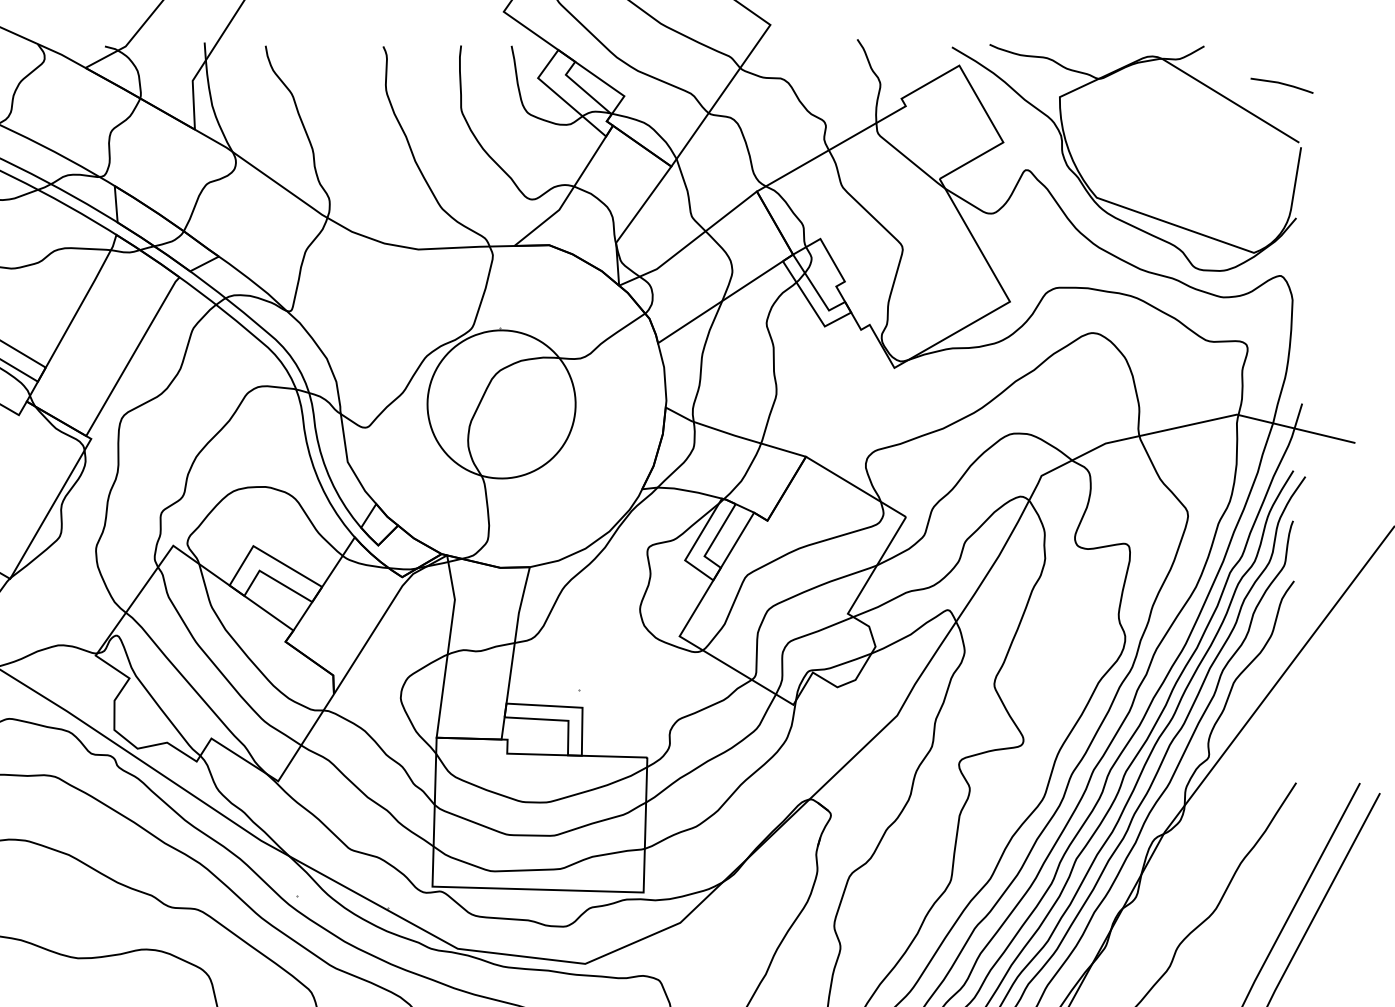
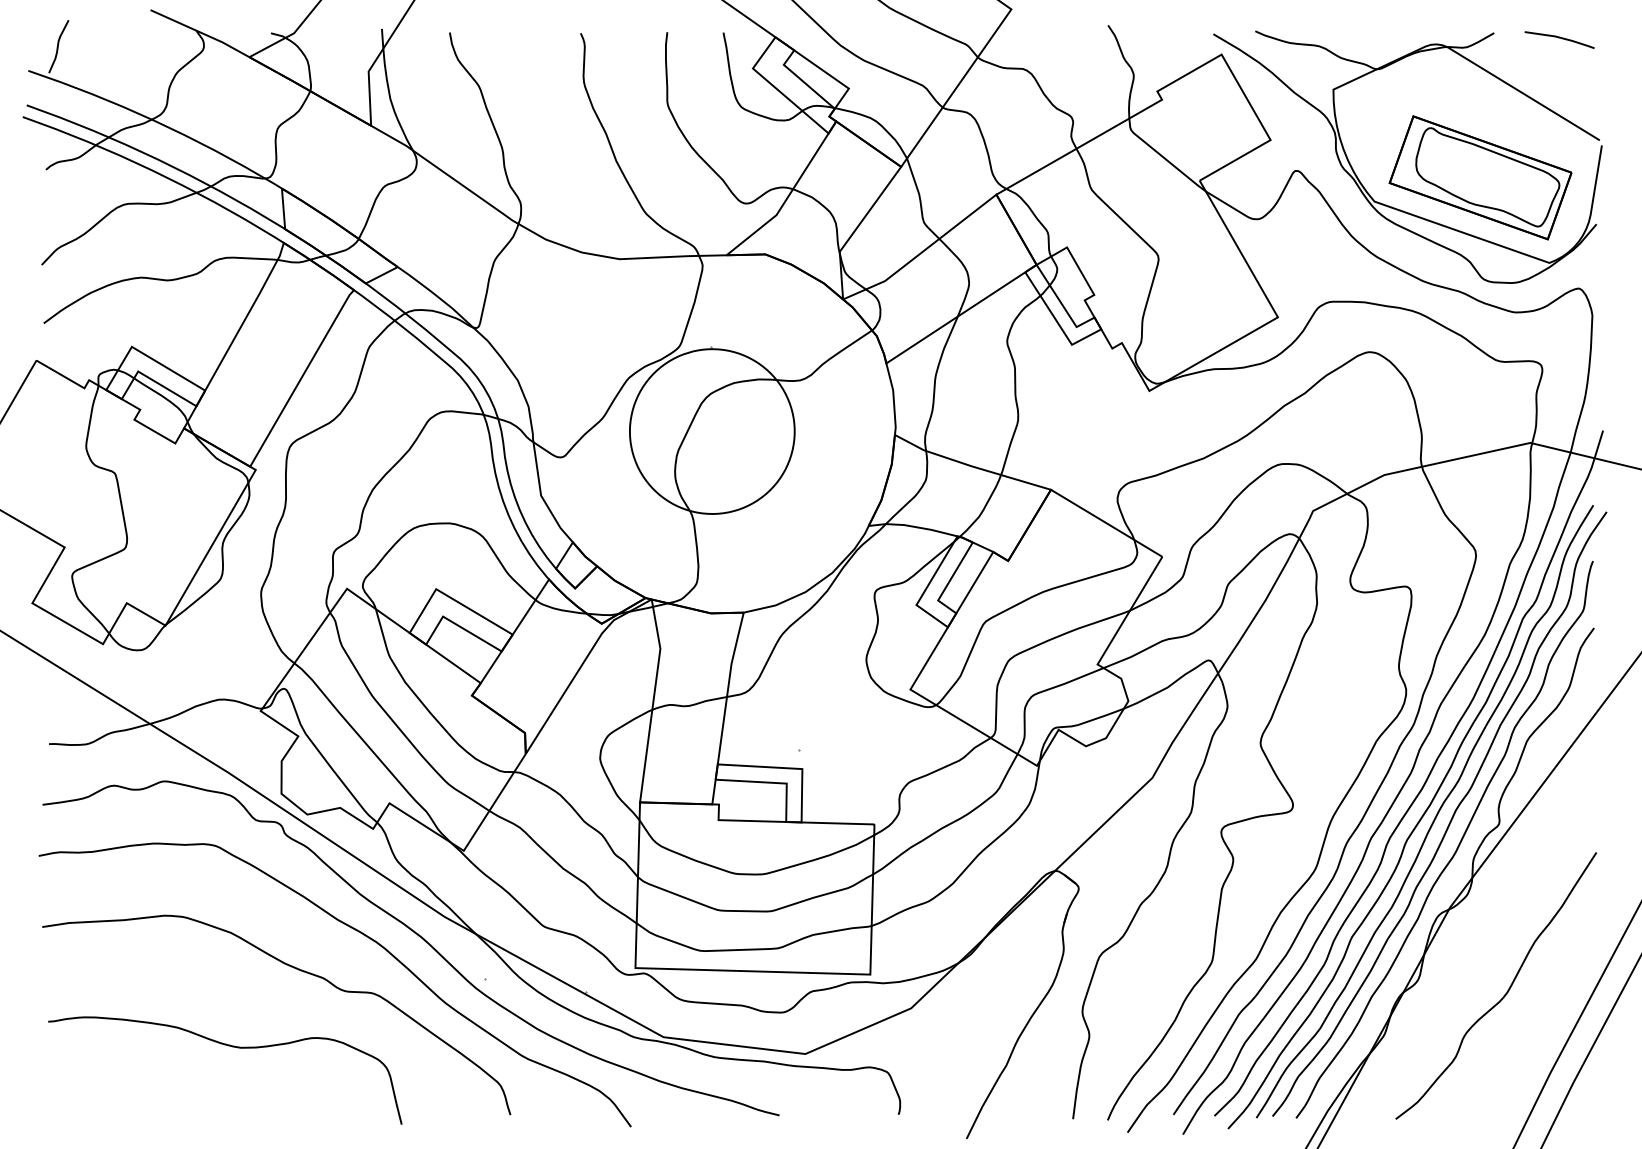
line: (1281, 84) -> (1559, 38), moved
part: (1192, 176) -> (1480, 177), added

